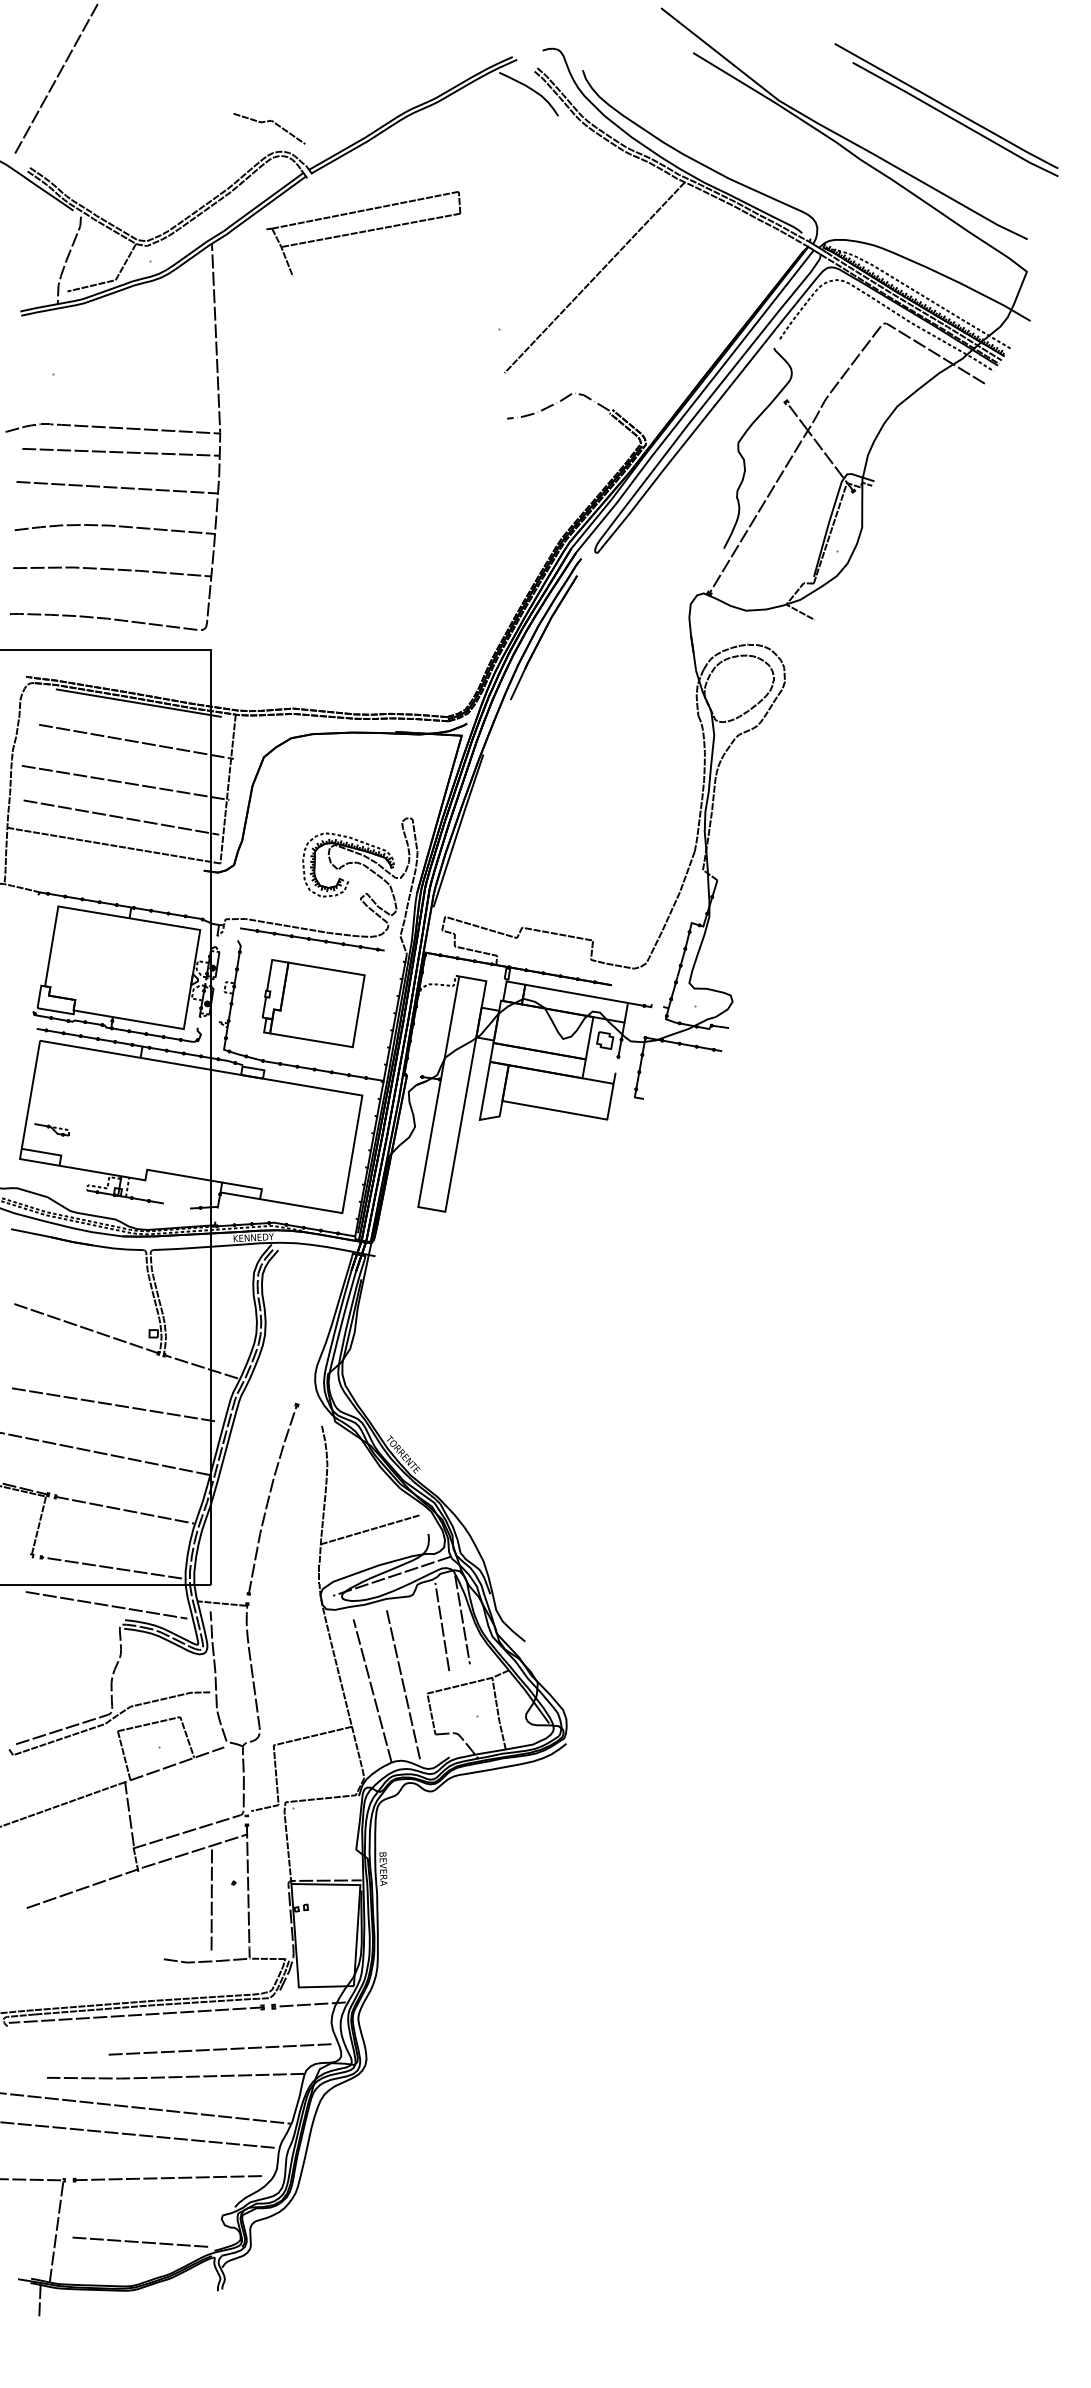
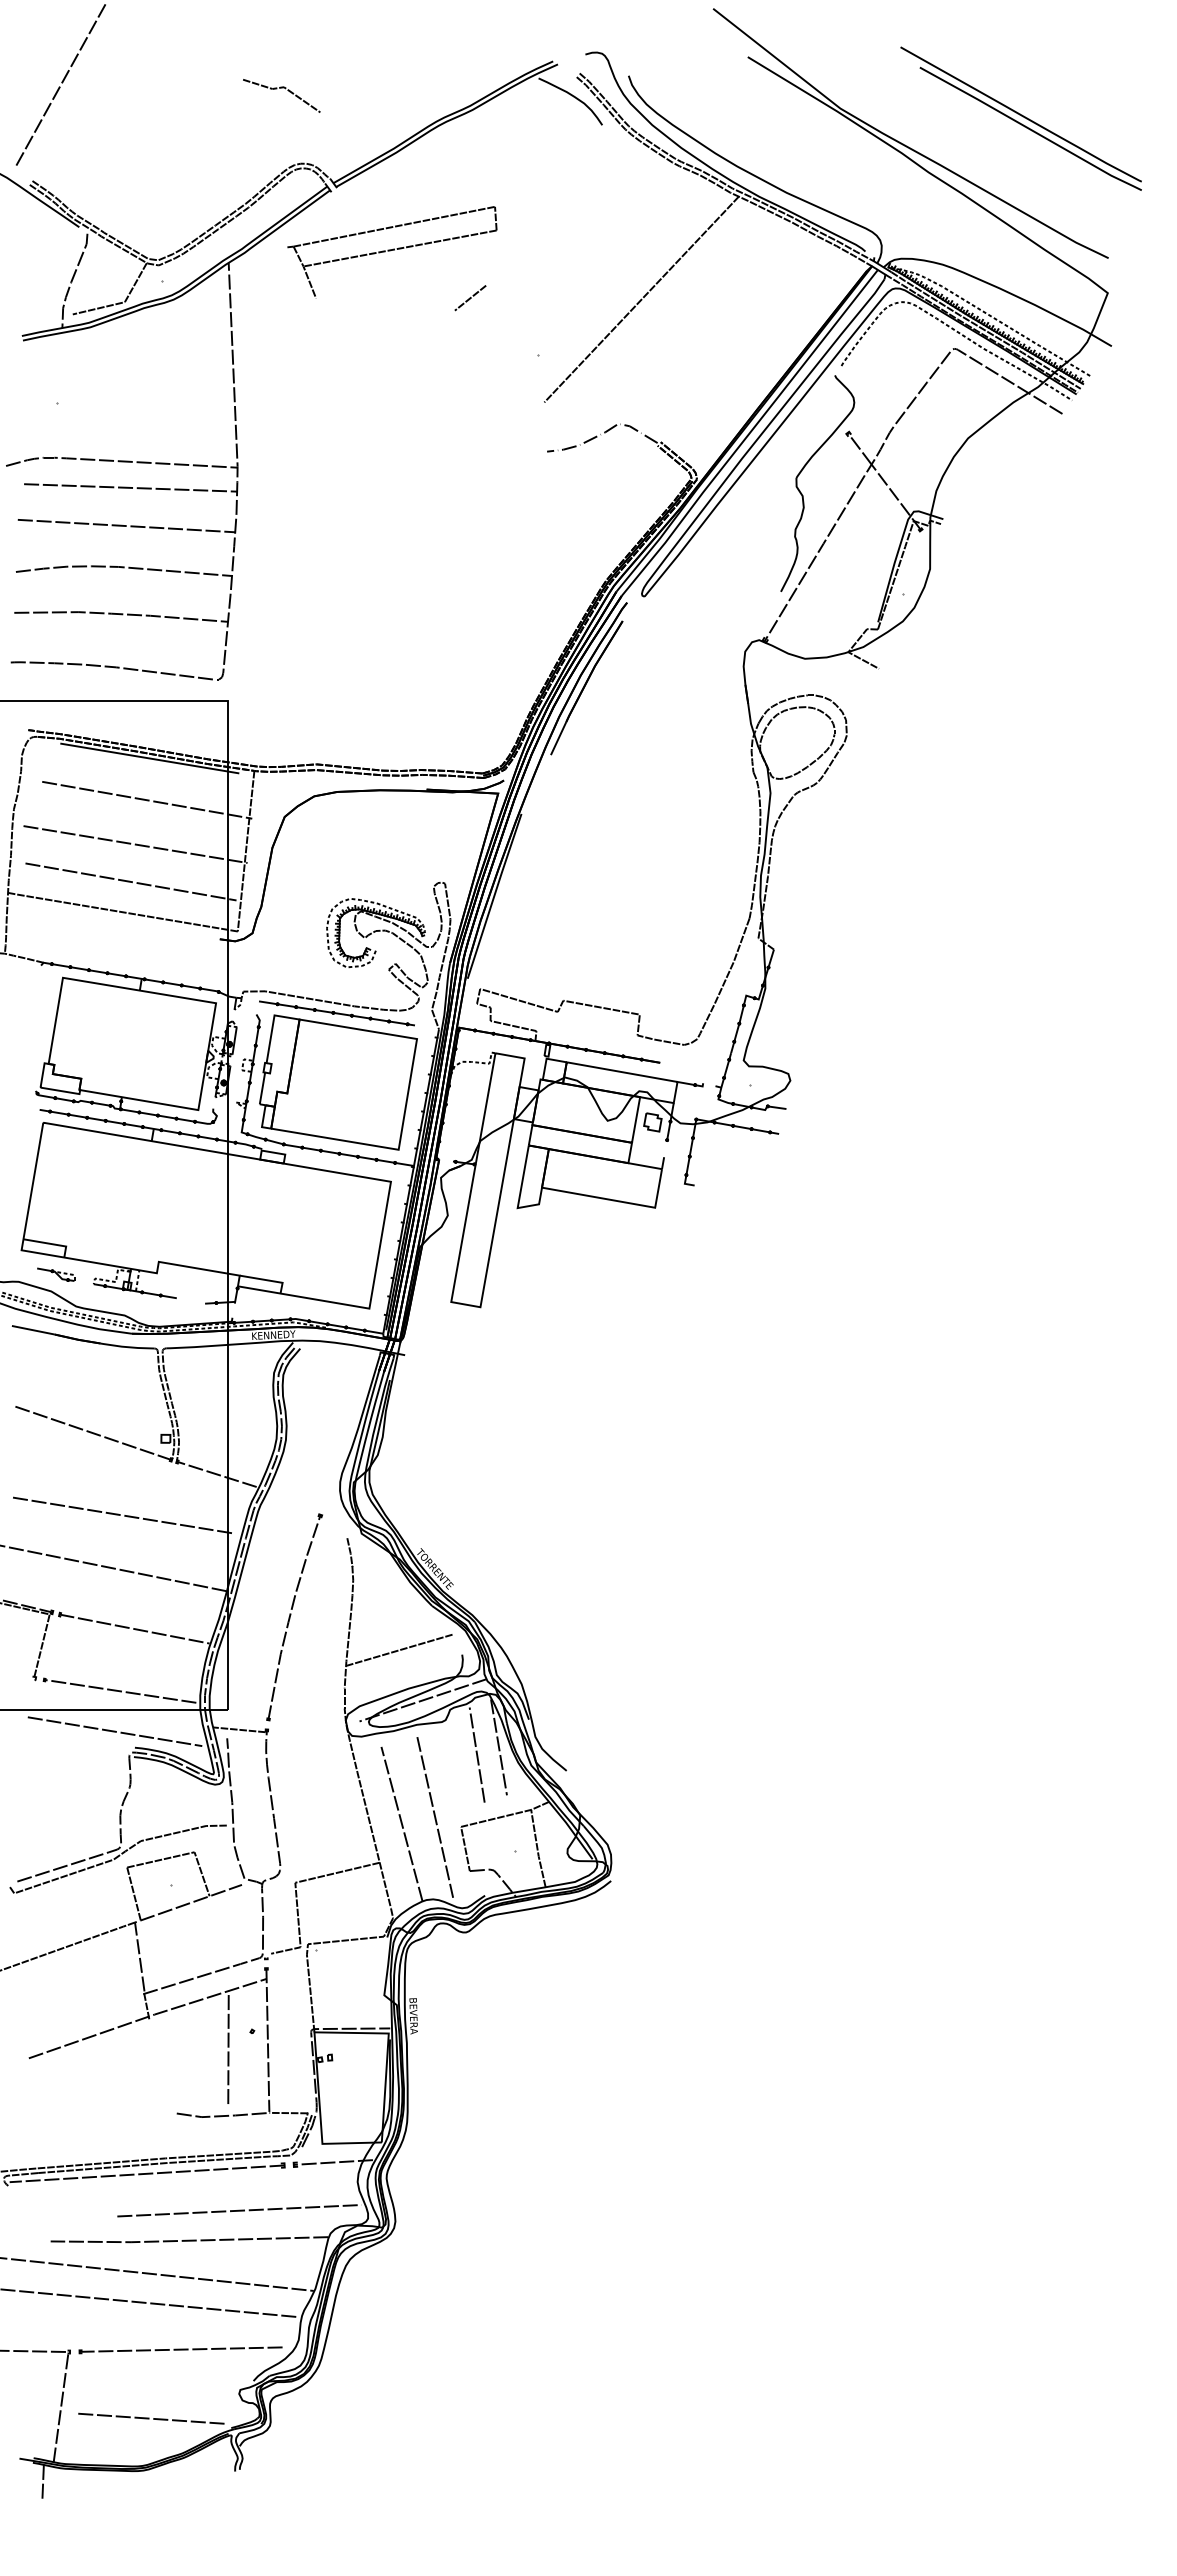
line: (269, 121) -> (281, 88), moved
line: (436, 276) -> (470, 298), added
part: (313, 1003) -> (338, 1082), size x1.43
part: (52, 1129) -> (56, 1274), moved

